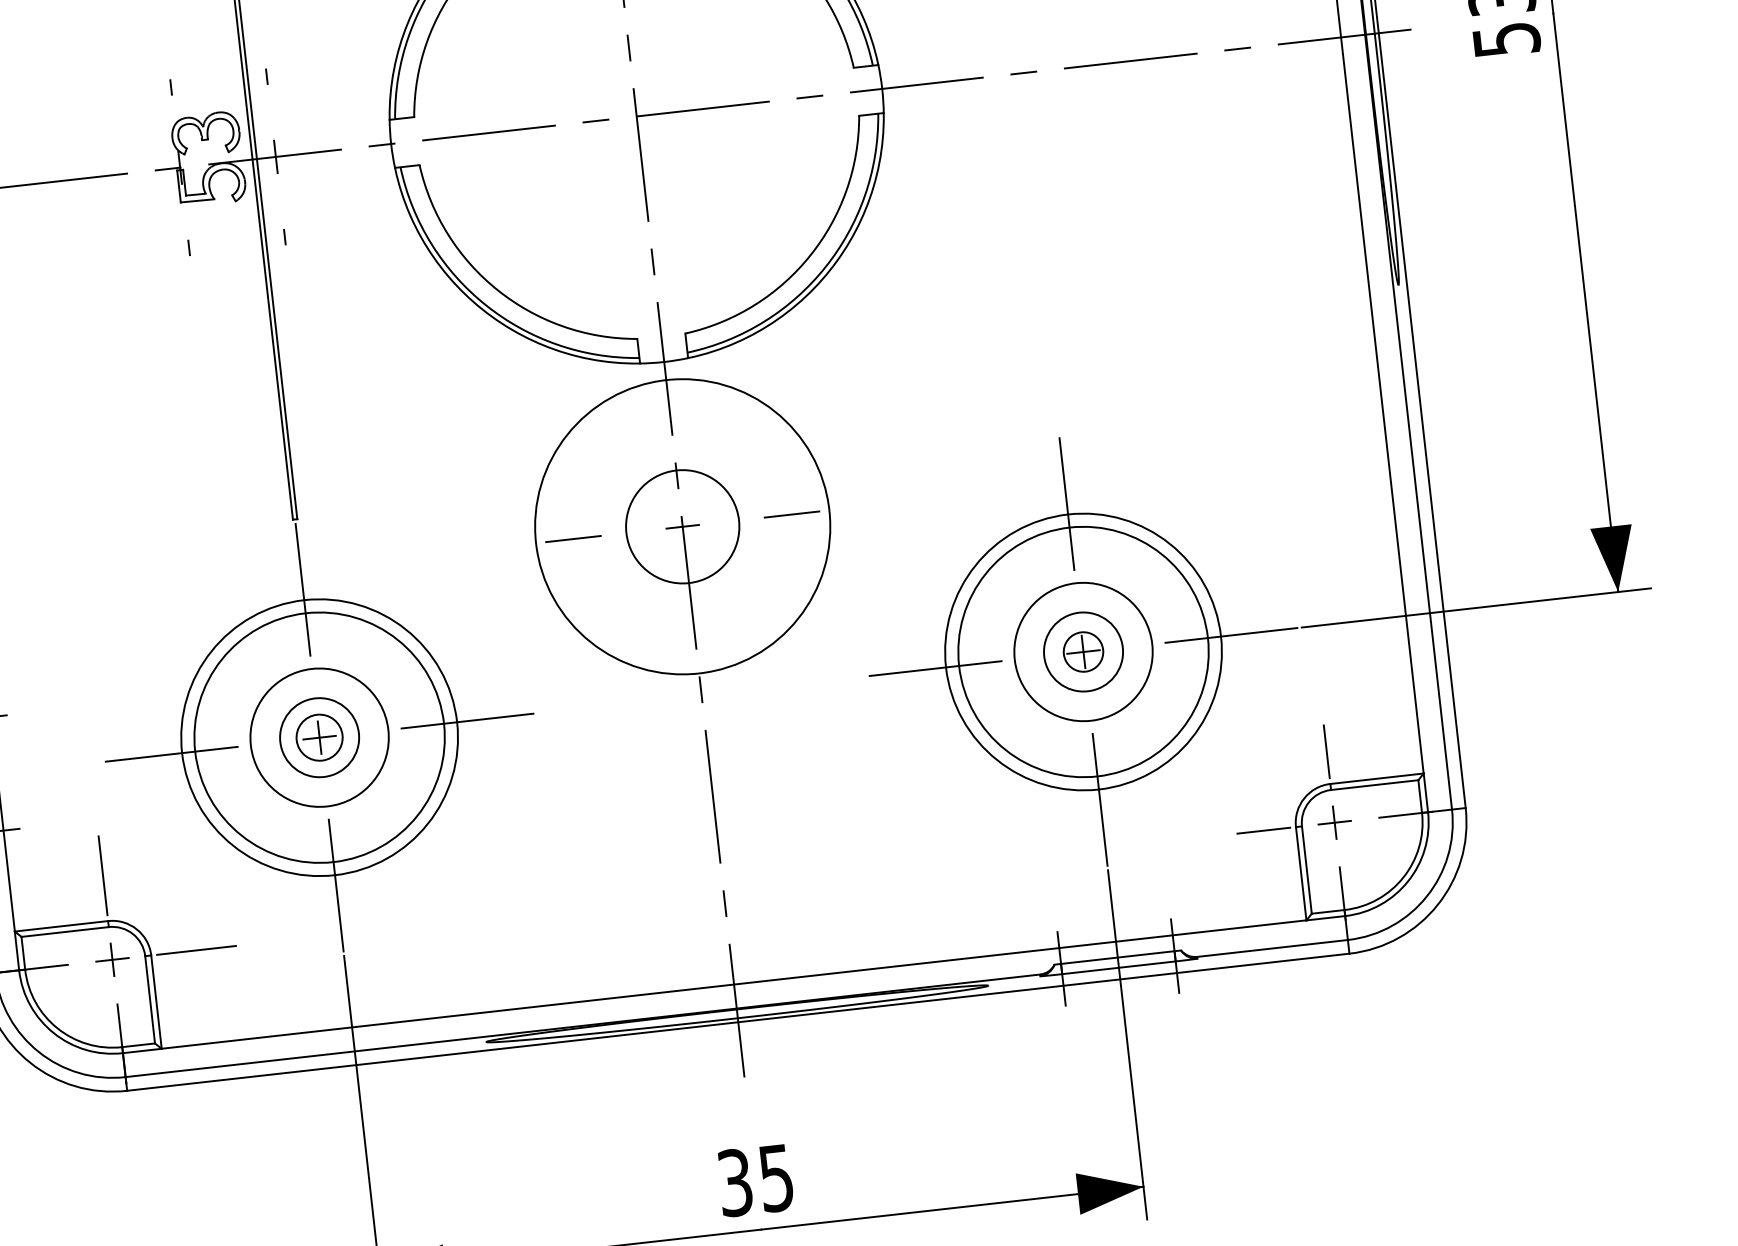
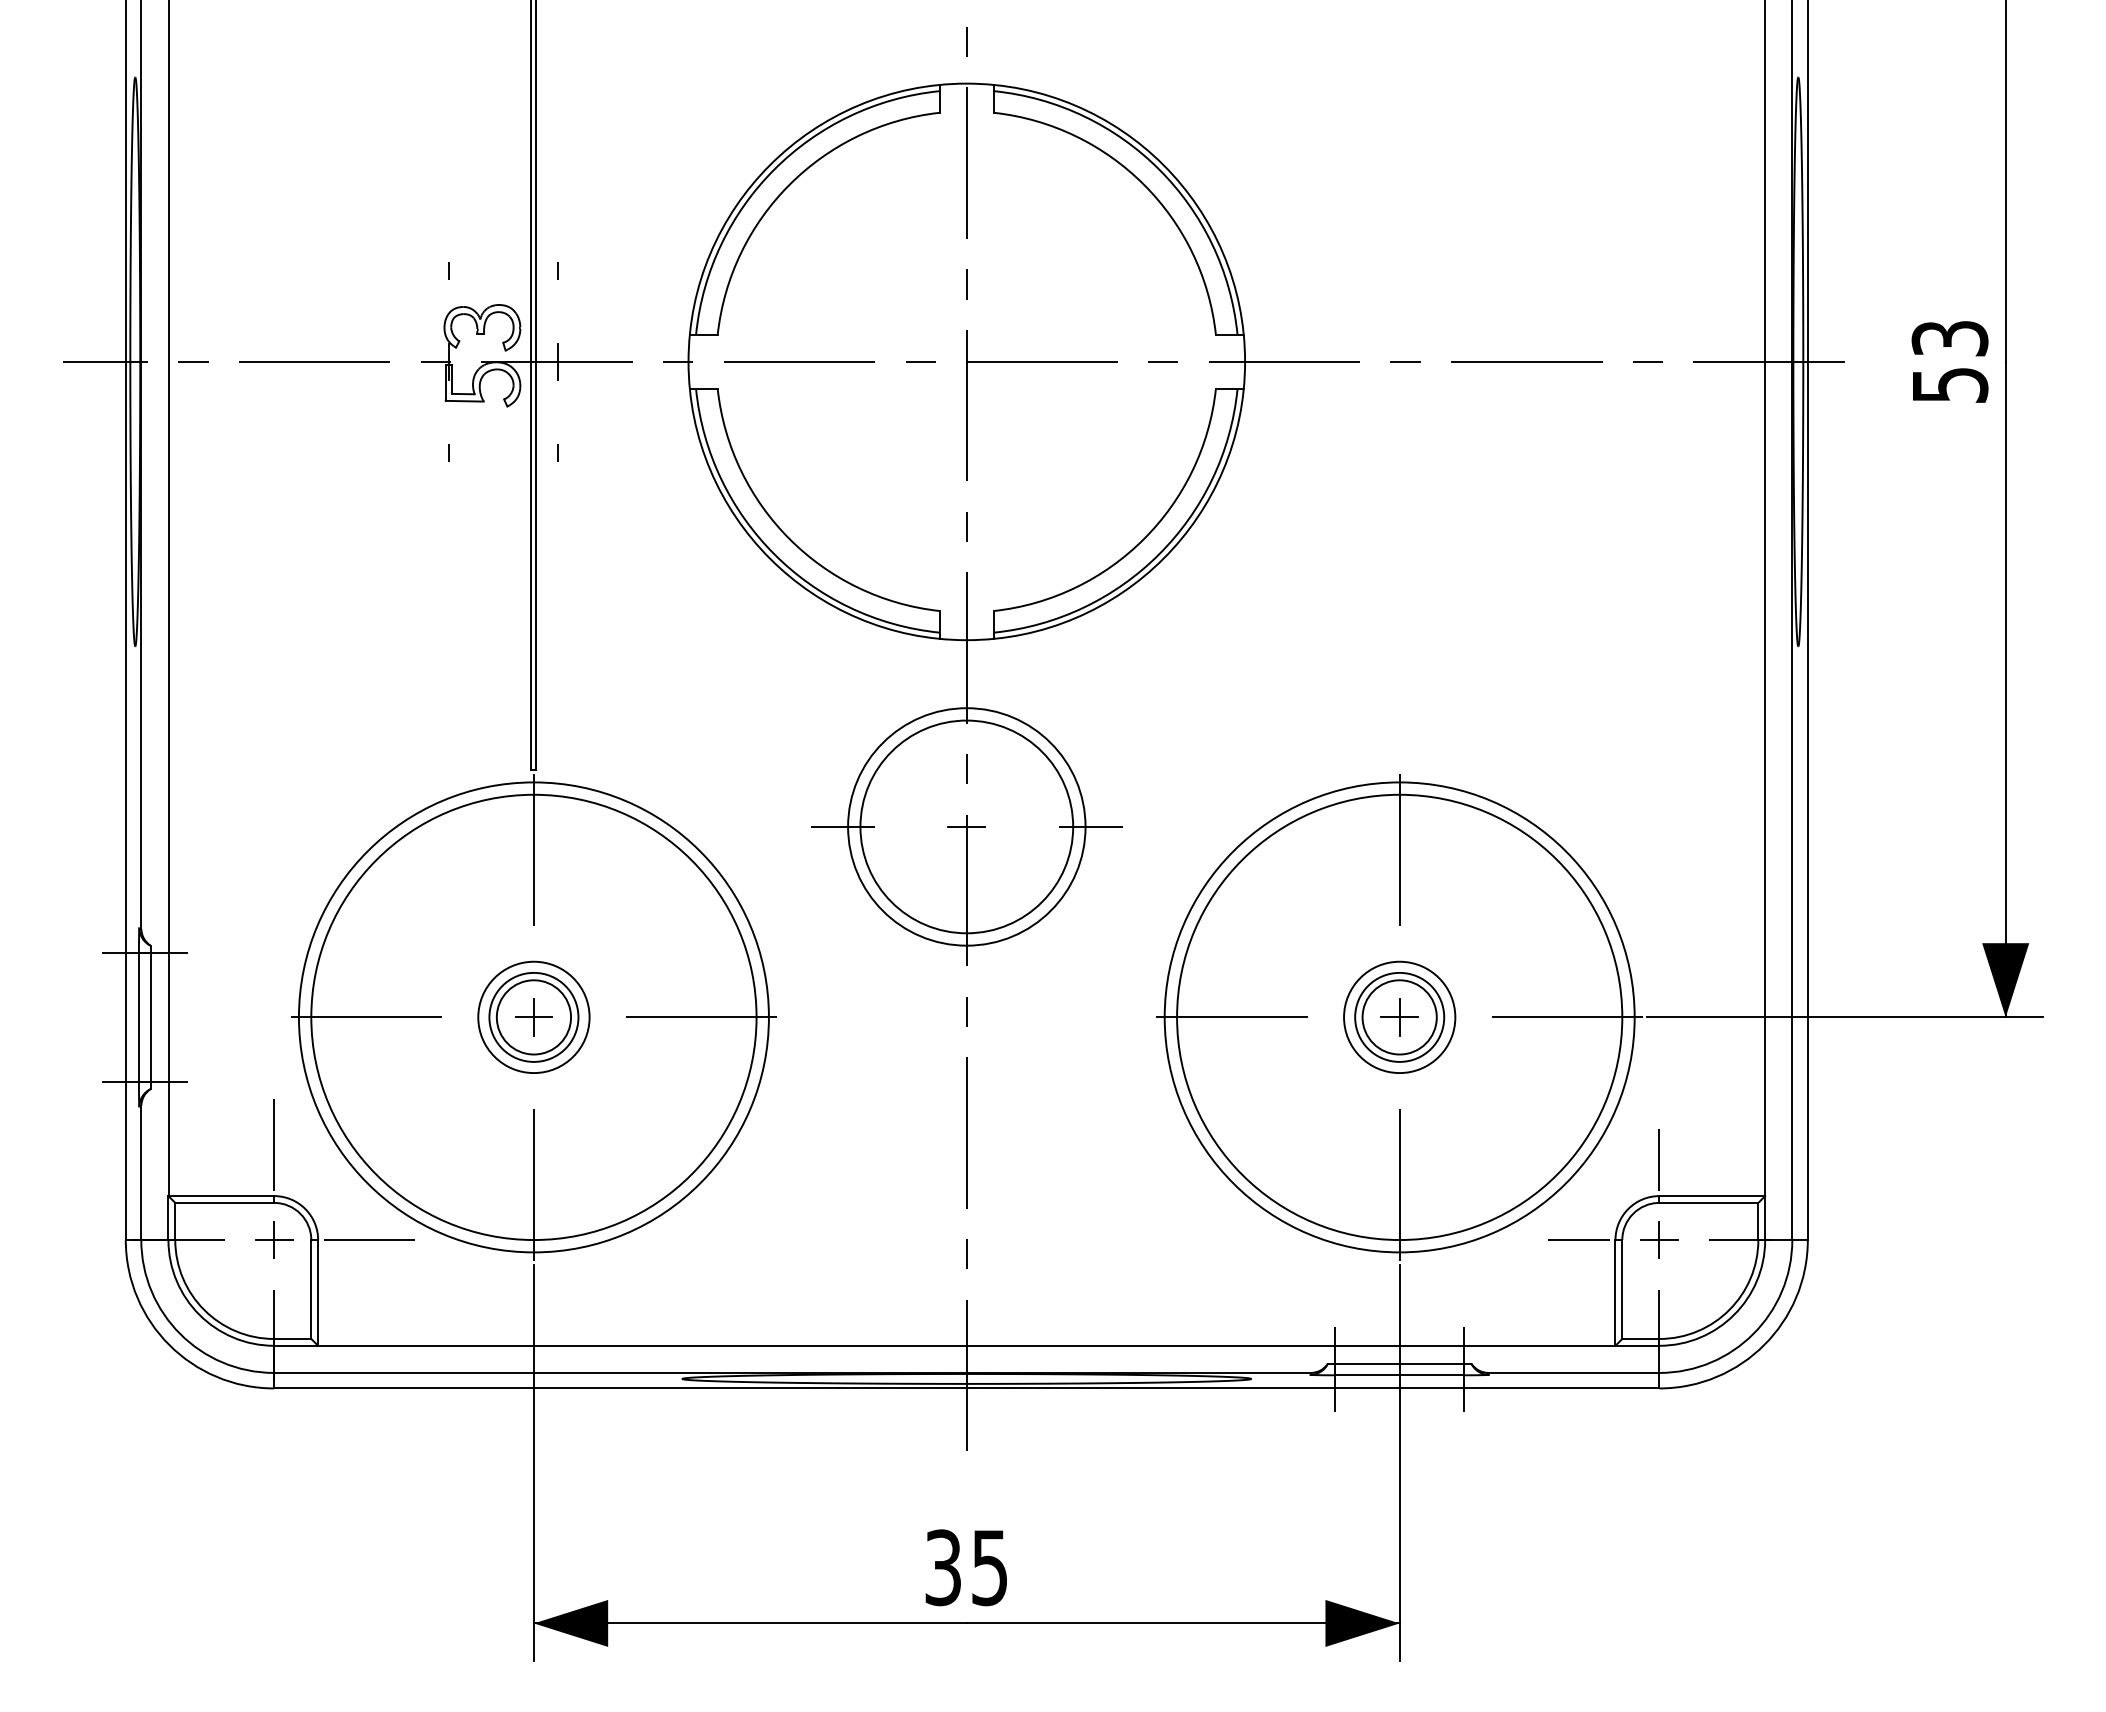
circle: (682, 526) -> (966, 826), size x0.71
circle: (682, 526) -> (966, 826), size x1.67
circle: (1083, 652) -> (1399, 1017), size x0.71
circle: (1083, 652) -> (1399, 1017), size x1.43
circle: (1083, 652) -> (1399, 1017), size x1.67
circle: (1083, 652) -> (1399, 1017), size x1.67
circle: (319, 737) -> (533, 1017), size x0.71
circle: (319, 737) -> (533, 1017), size x1.43
circle: (319, 737) -> (533, 1017), size x1.43
circle: (319, 737) -> (533, 1017), size x1.67

